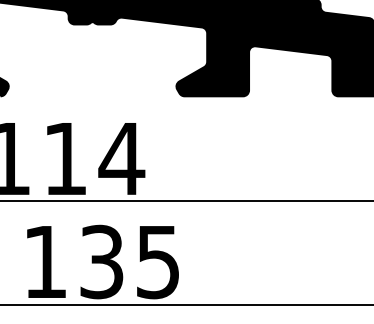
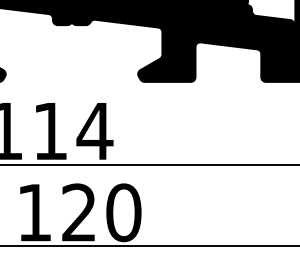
text: (130, 261) -> (101, 212), 135 -> 120

